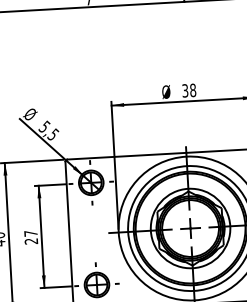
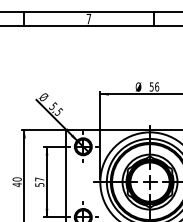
text: (189, 89) -> (154, 86), 38 -> 56
text: (30, 240) -> (39, 184), 27 -> 57

